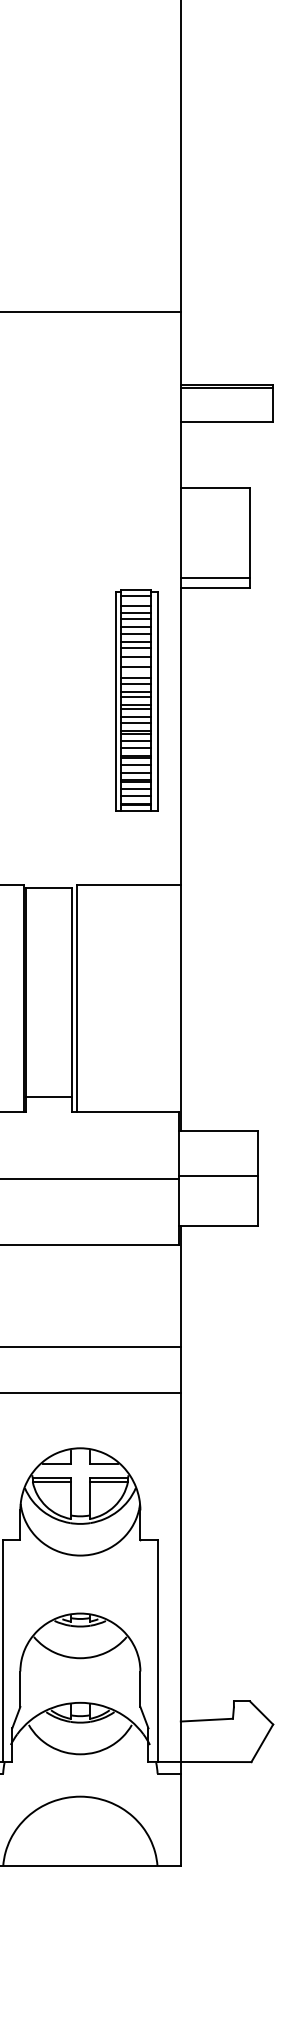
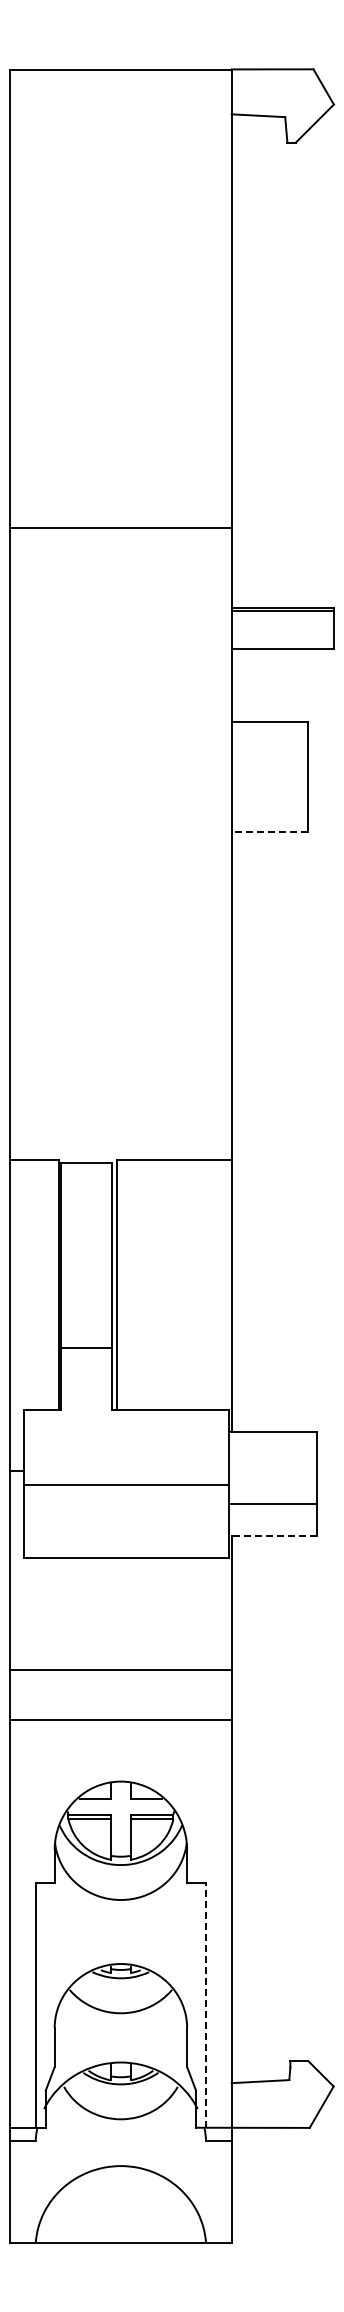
line: (215, 578) -> (269, 821), removed
line: (215, 588) -> (269, 832), solid -> dashed
part: (136, 699) -> (182, 955), removed
line: (49, 1097) -> (86, 1348), moved
line: (218, 1176) -> (273, 1504), moved
line: (218, 1226) -> (273, 1536), solid -> dashed
line: (157, 1650) -> (206, 2004), solid -> dashed

